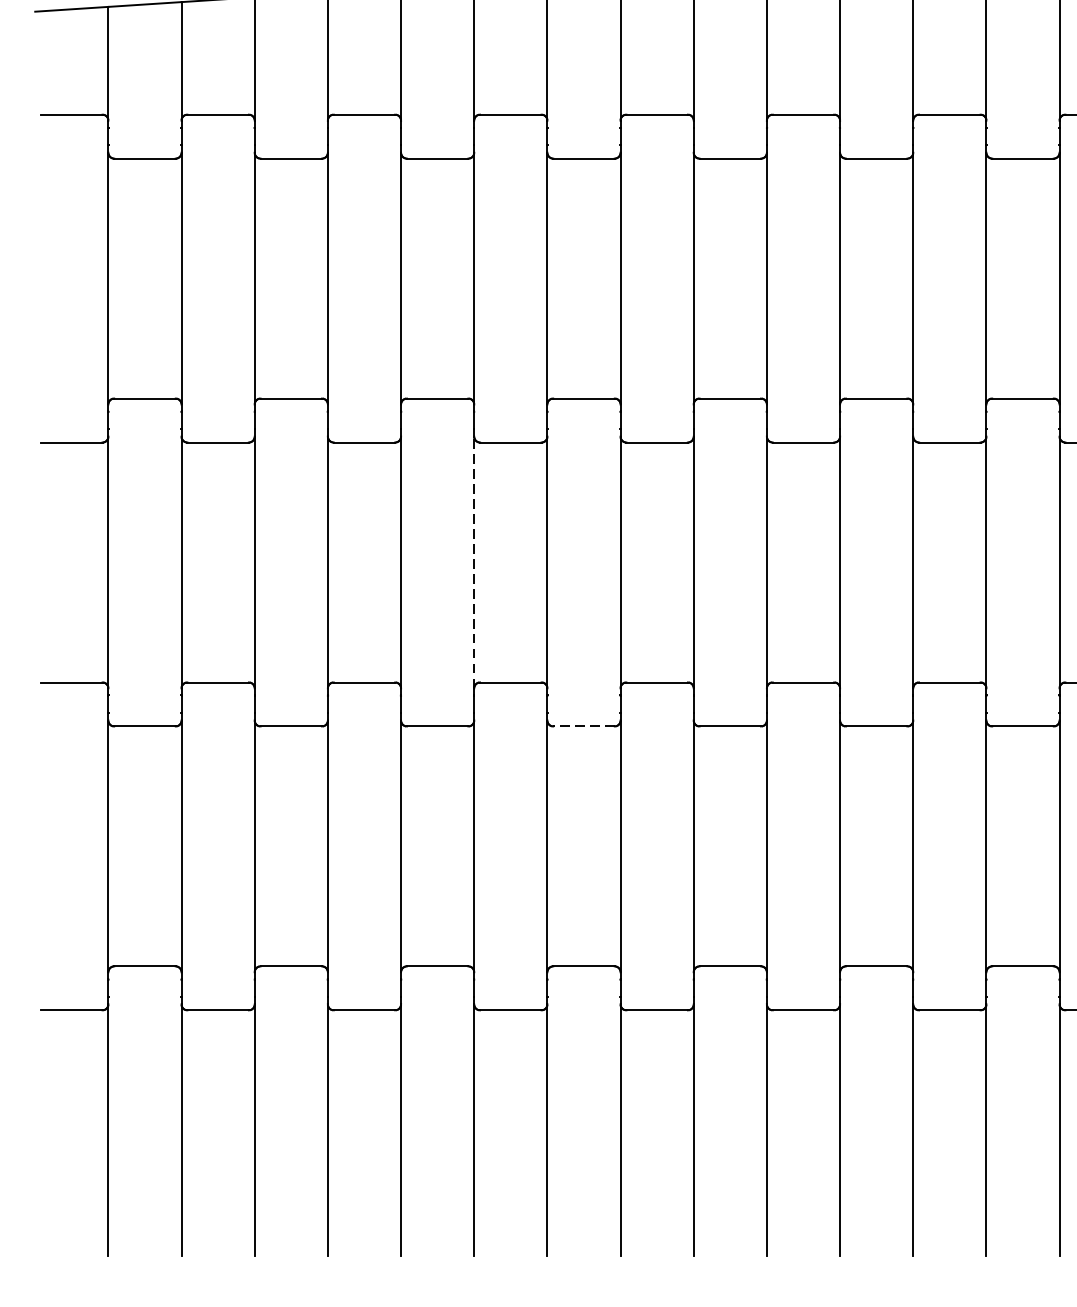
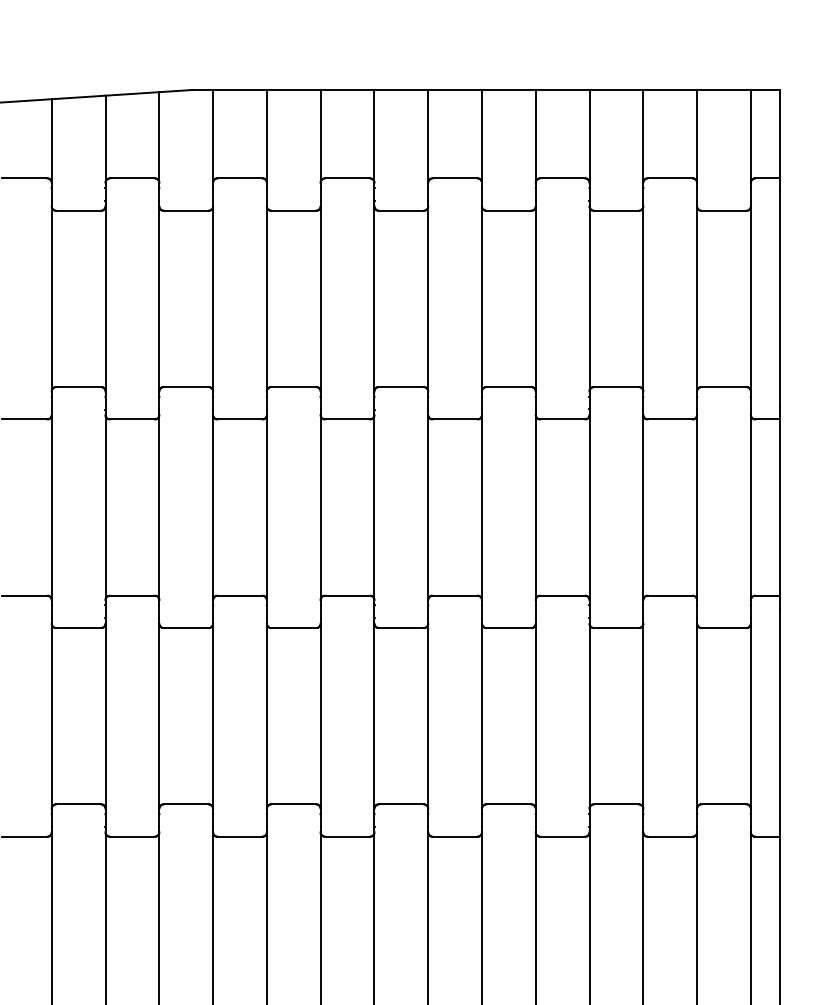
line: (474, 562) -> (320, 507), dashed -> solid
line: (584, 727) -> (401, 628), dashed -> solid

